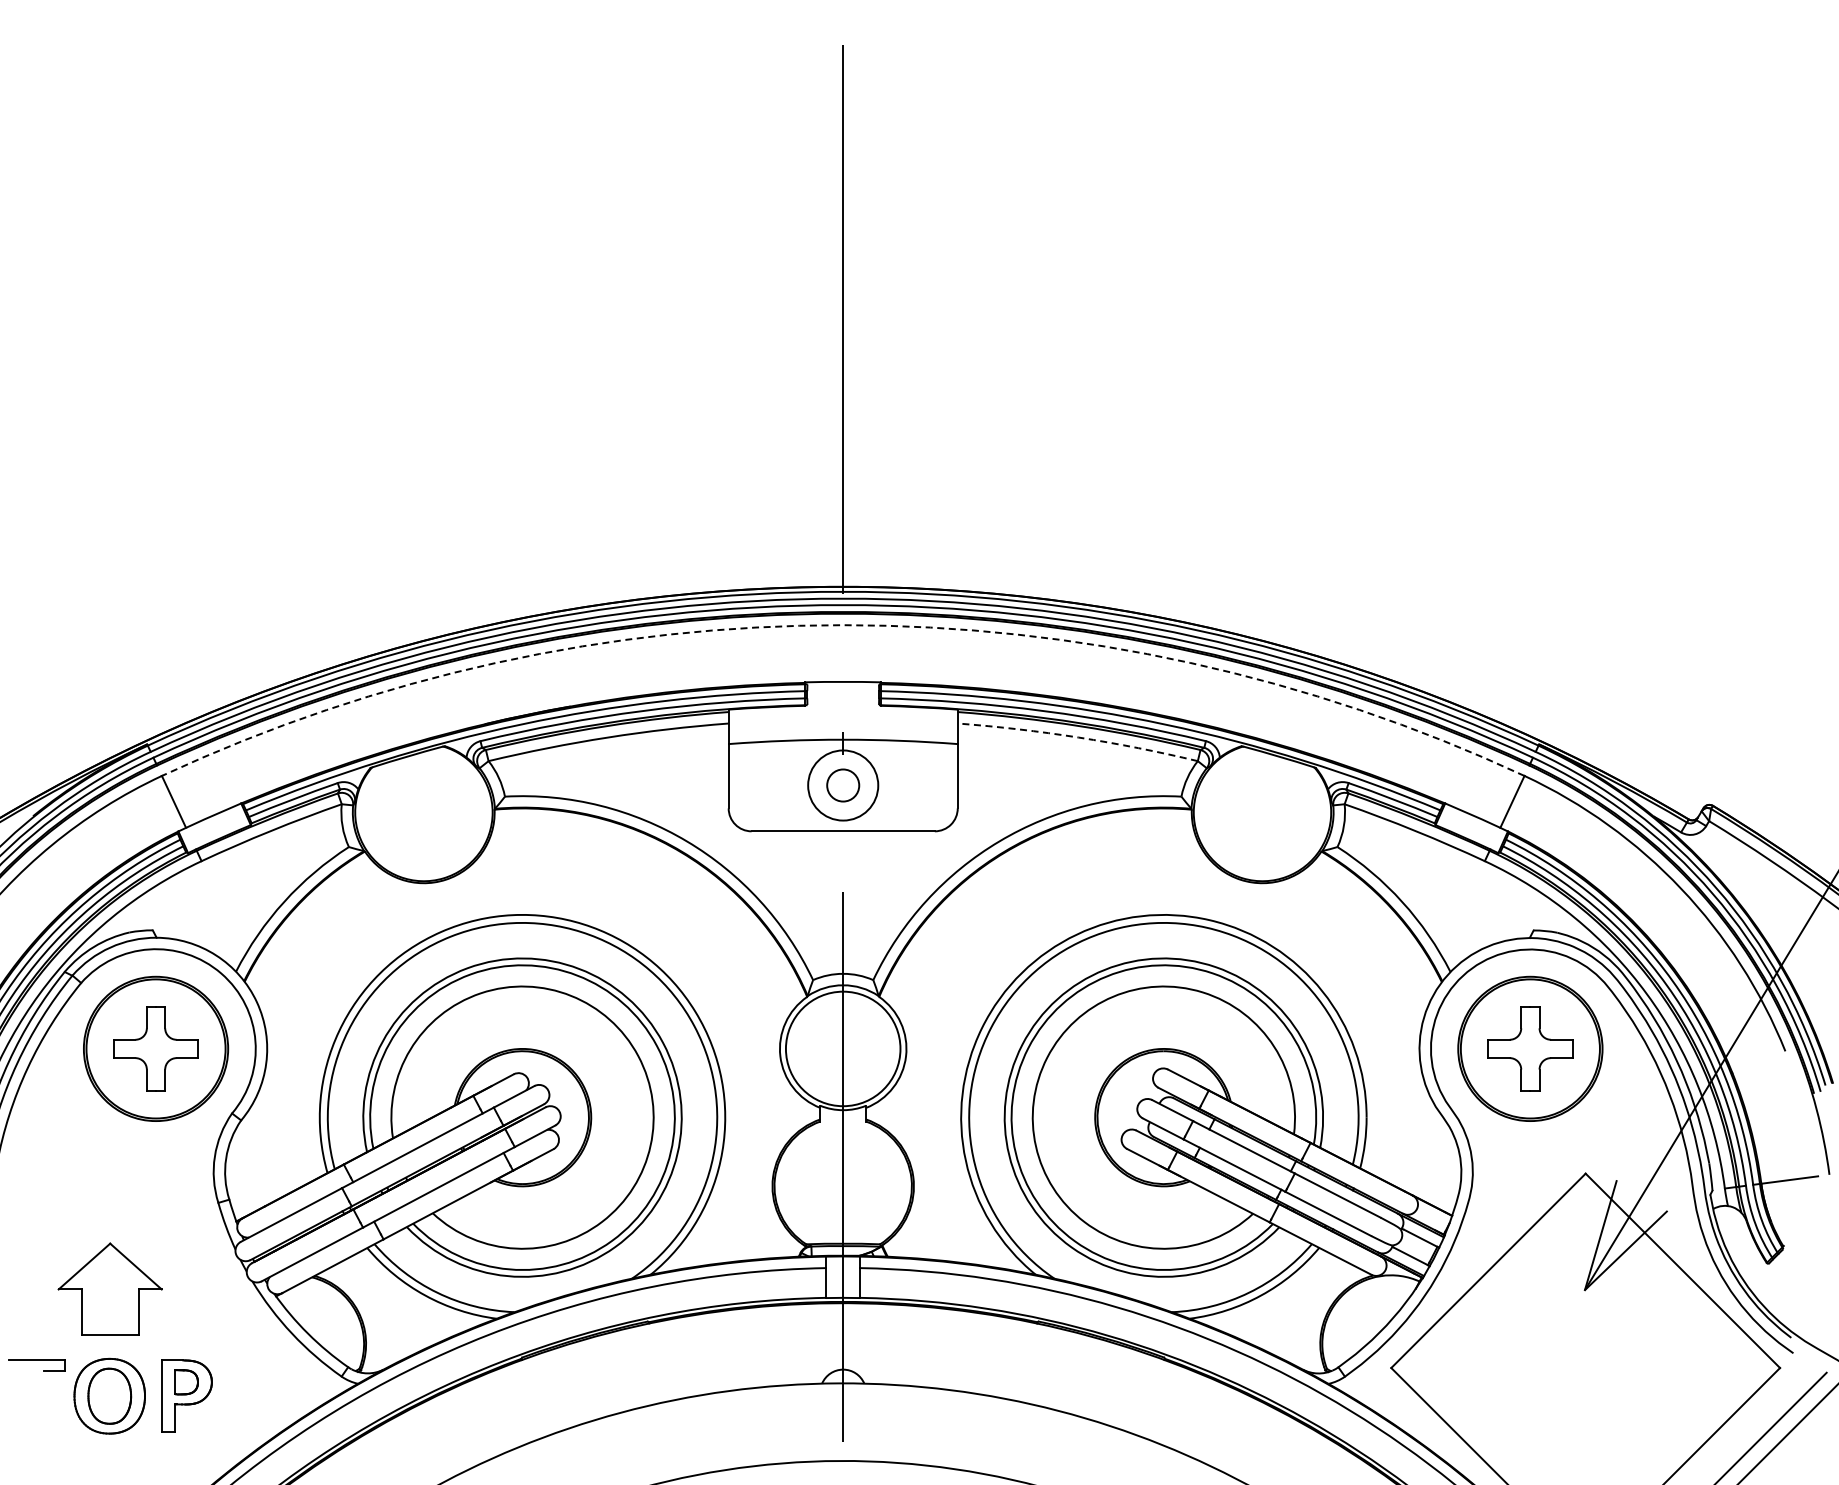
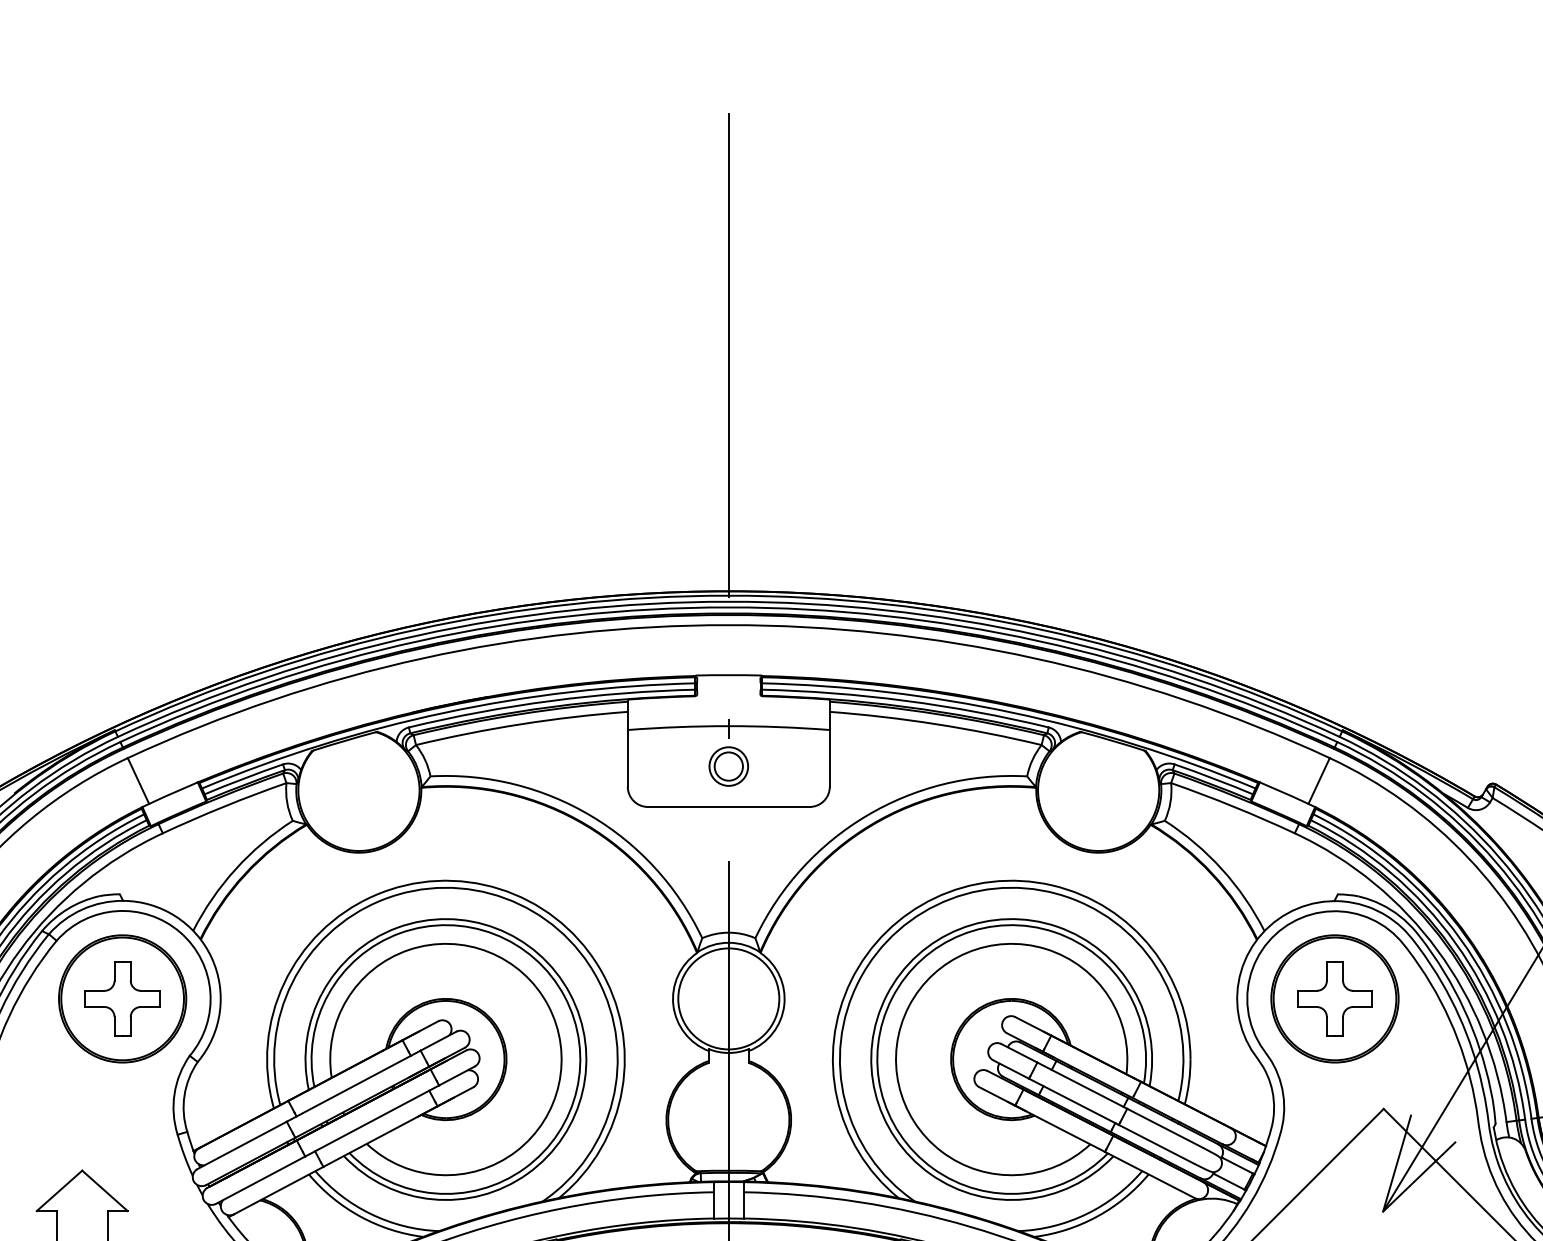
arc: (843, 625) -> (729, 625), dashed -> solid
arc: (1078, 737) -> (936, 724), dashed -> solid
circle: (843, 785) -> (729, 766), size x0.62

